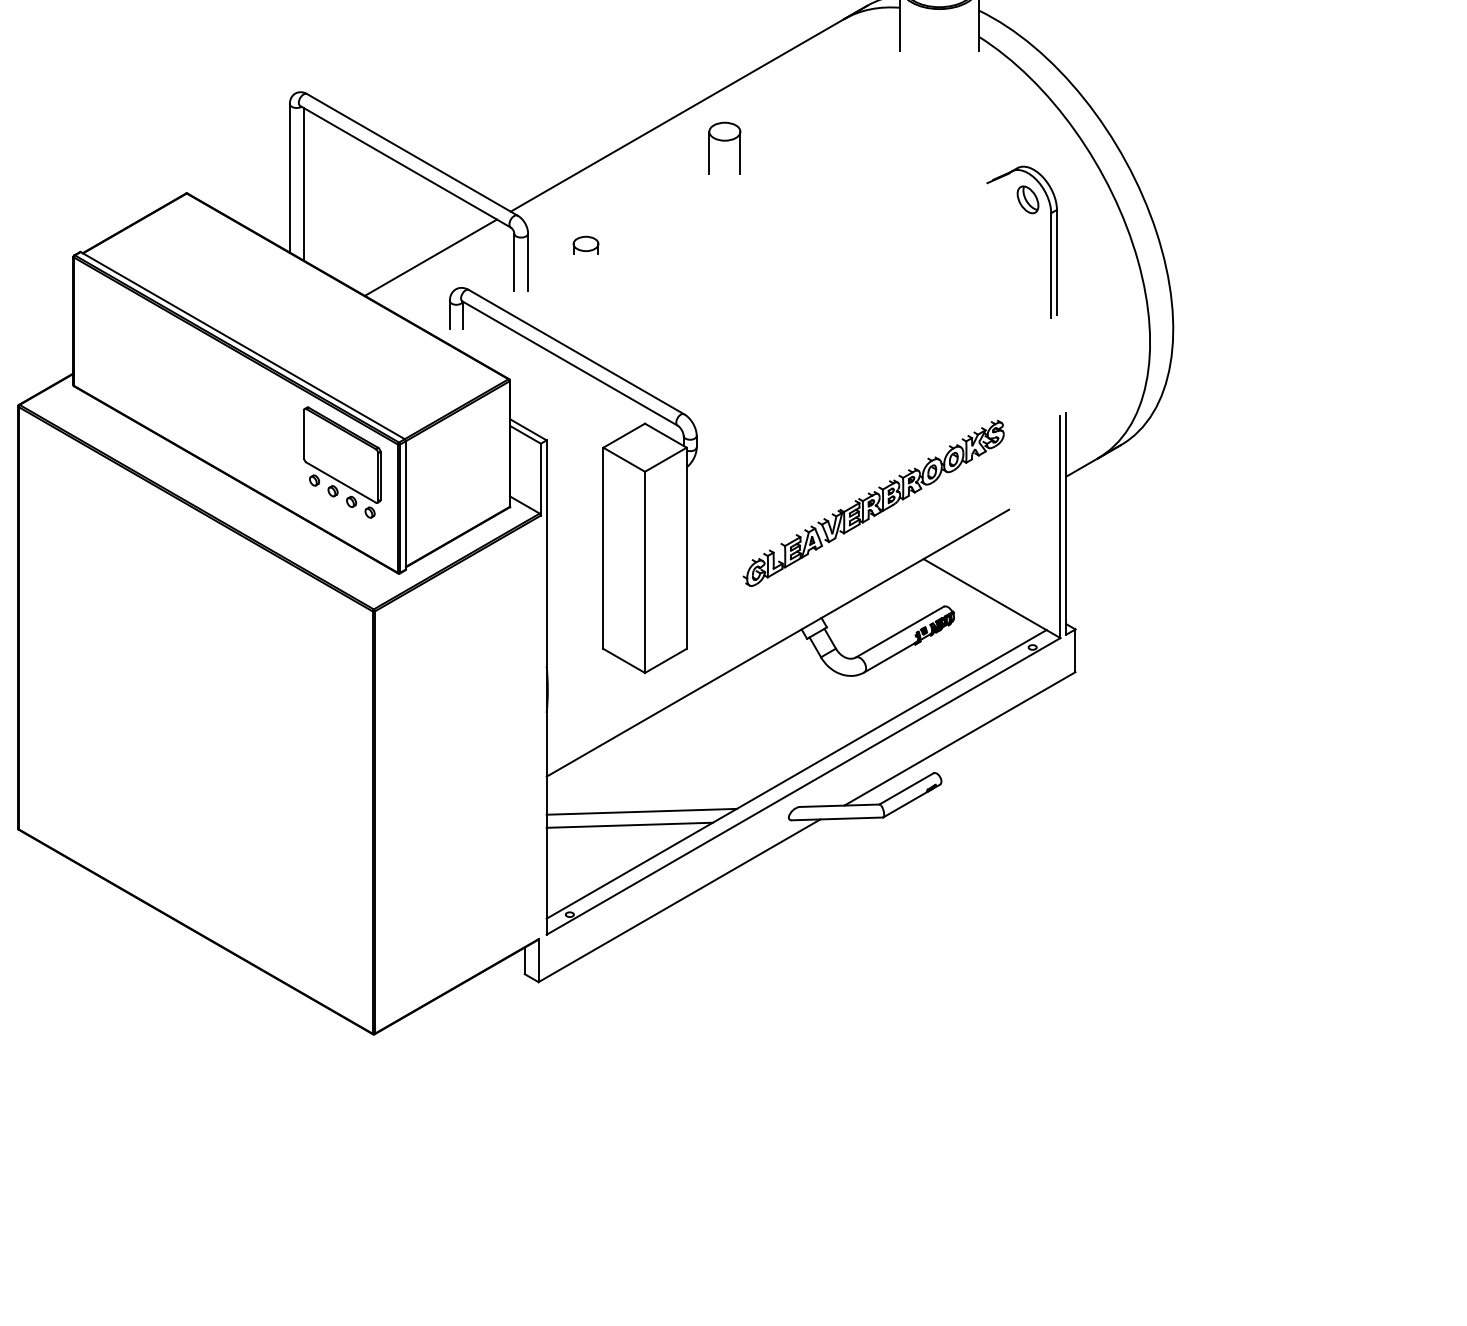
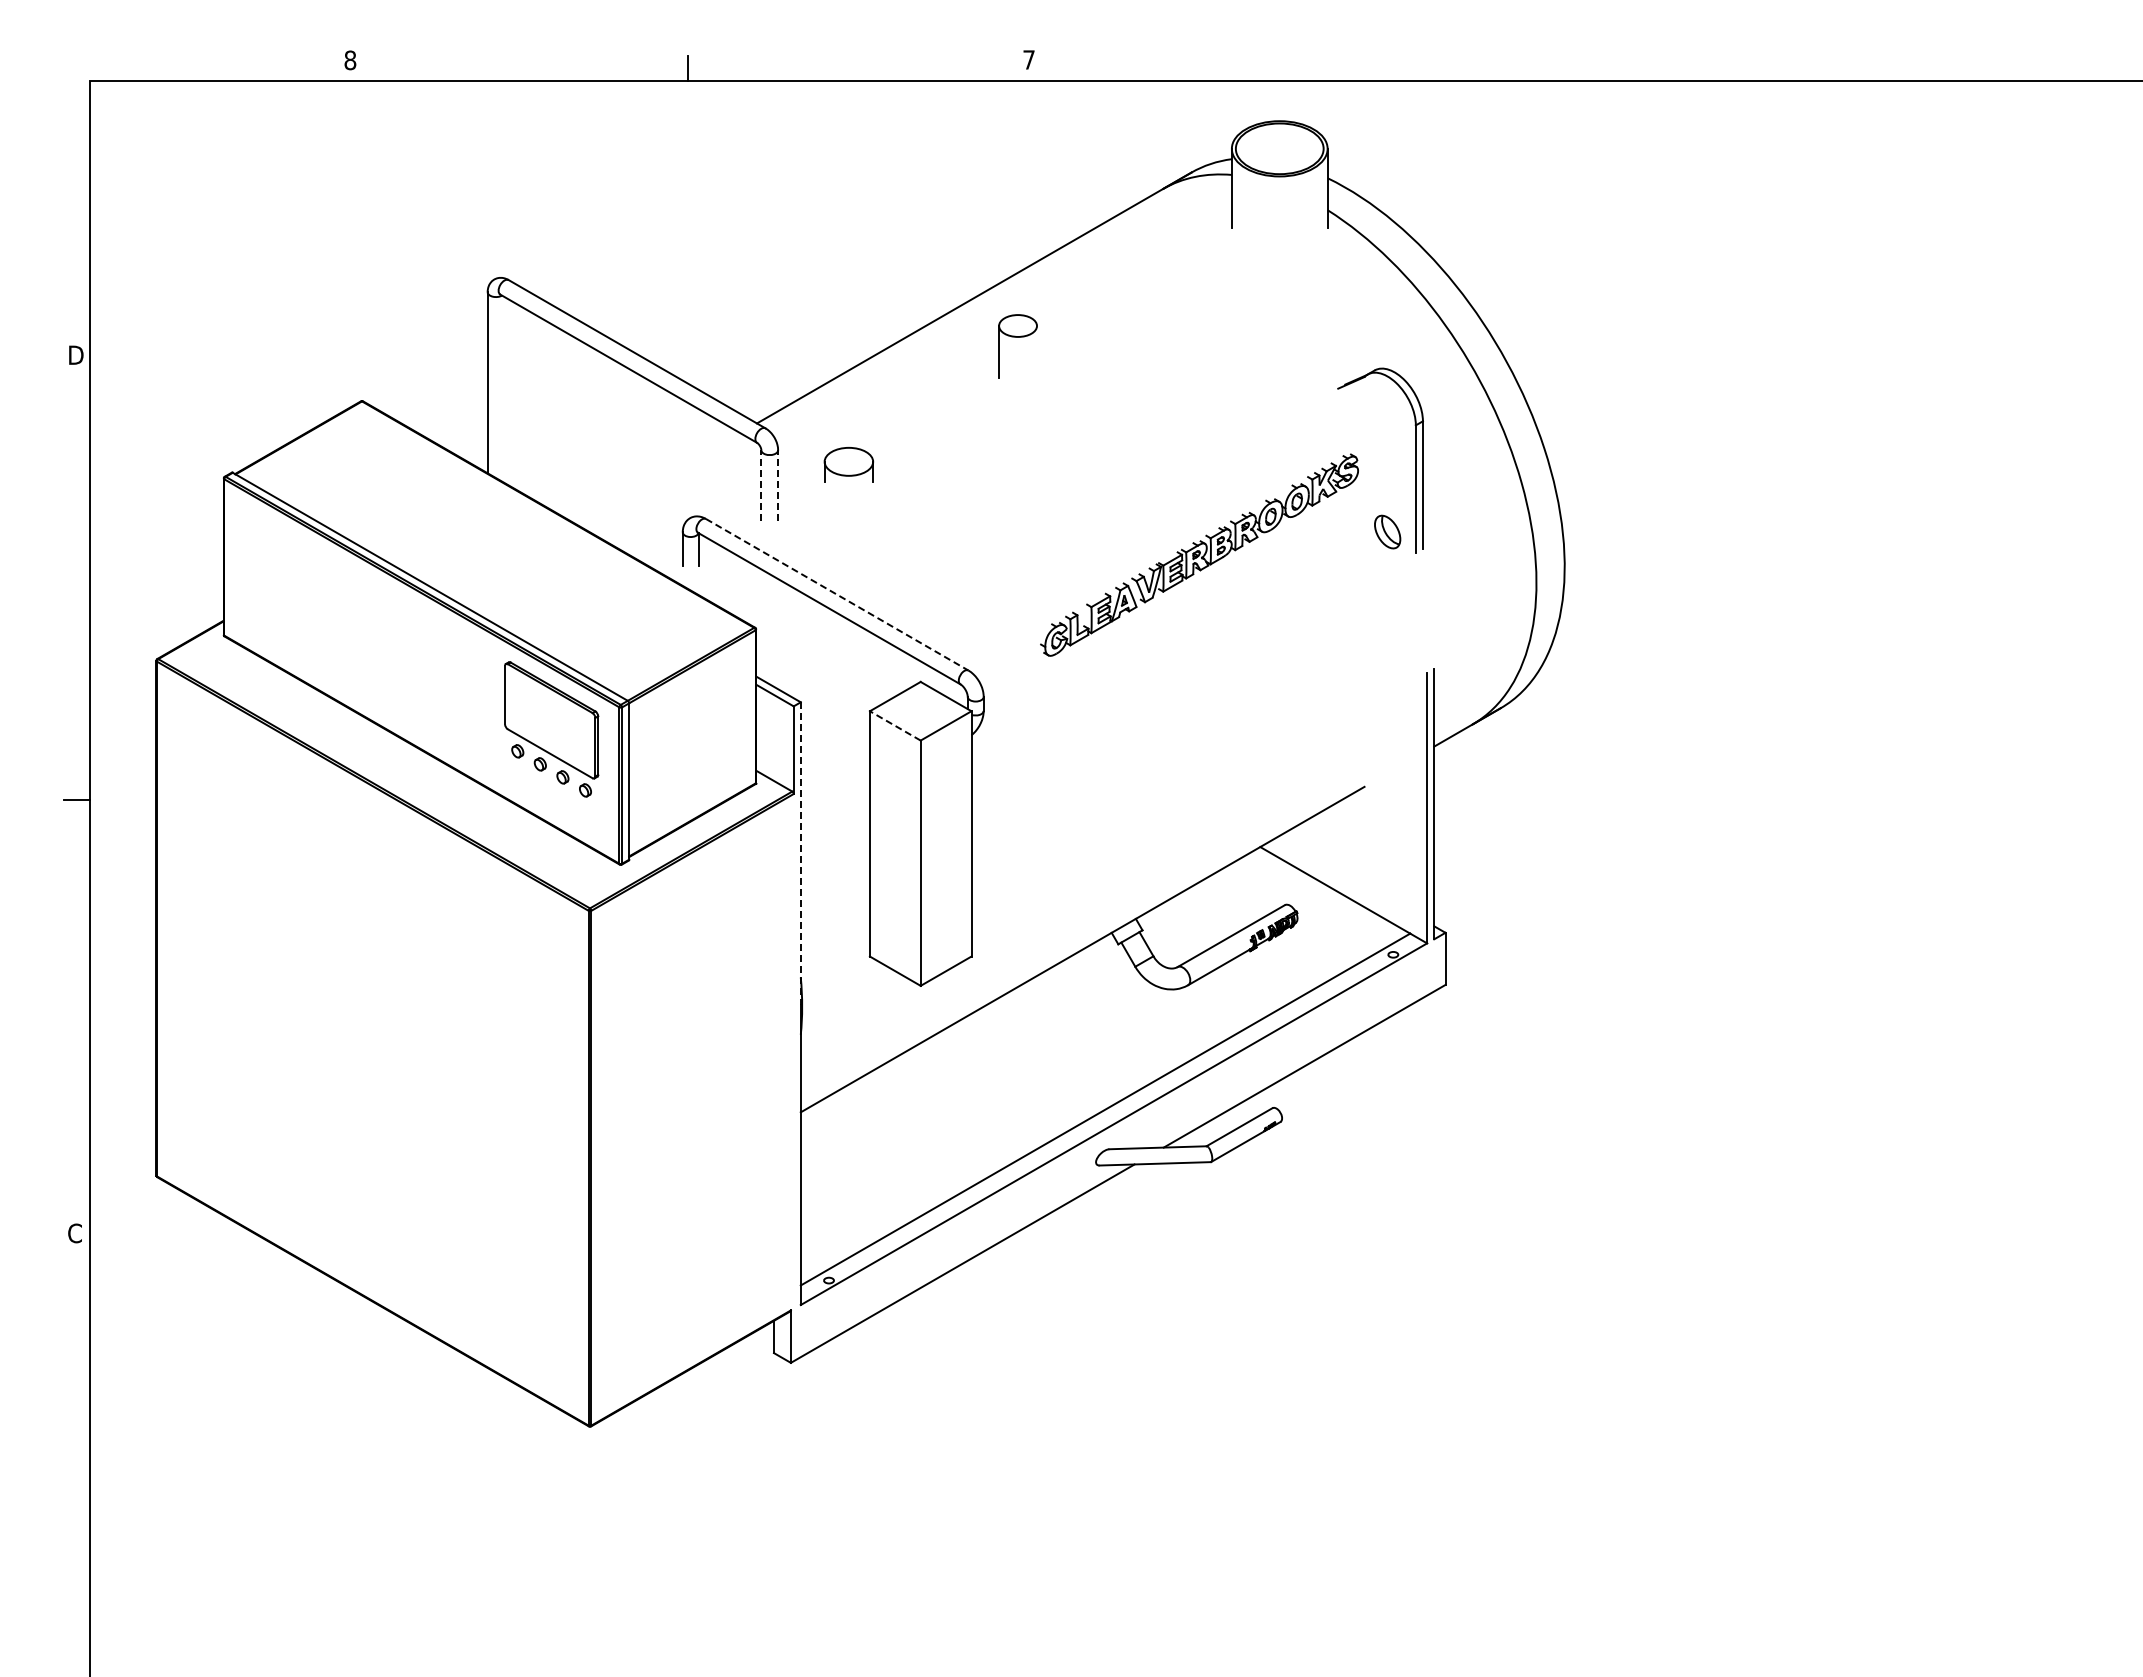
line: (740, 152) -> (1037, 351), removed
line: (303, 183) -> (504, 389), removed
part: (1027, 199) -> (1387, 531), moved
part: (585, 245) -> (848, 464), size x1.6
line: (430, 257) -> (659, 479), removed
line: (514, 261) -> (761, 484), solid -> dashed
line: (528, 261) -> (778, 484), solid -> dashed
line: (576, 352) -> (837, 595), solid -> dashed
line: (623, 459) -> (894, 725), solid -> dashed
part: (873, 502) -> (1199, 554), moved
line: (546, 564) -> (800, 853), solid -> dashed
line: (641, 811) -> (916, 1154), removed
line: (629, 825) -> (901, 1171), removed

